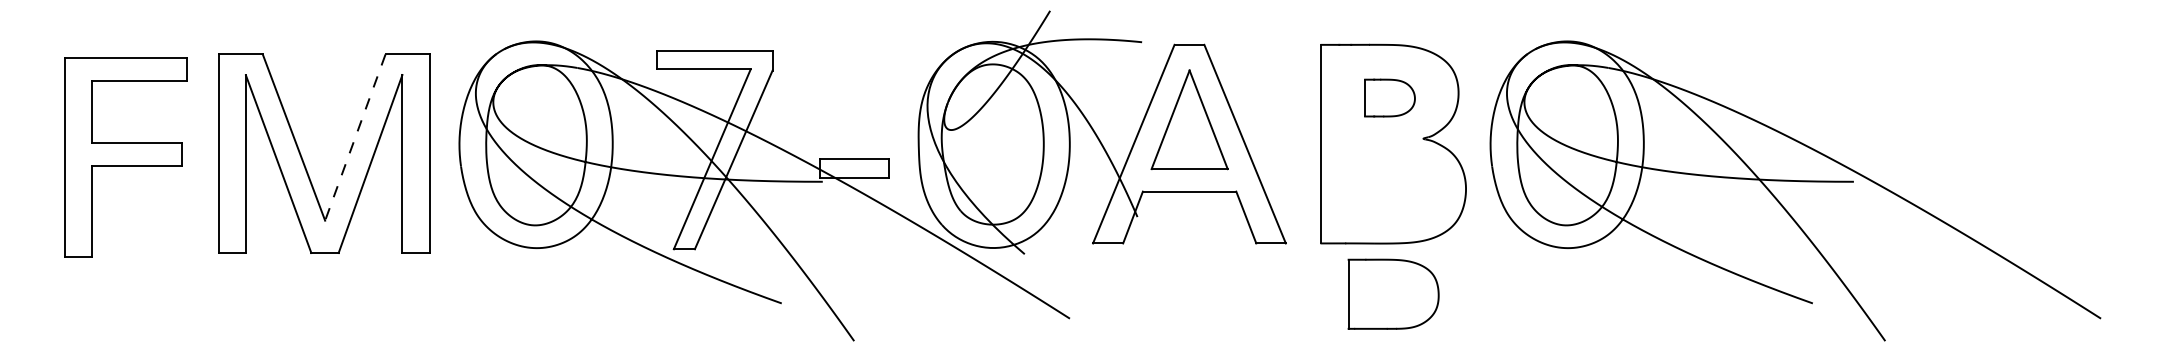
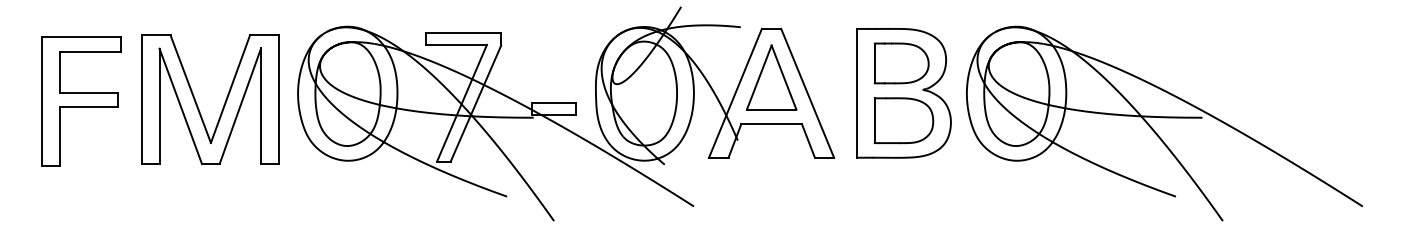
part: (1389, 98) -> (901, 63), size x1.67
line: (355, 138) -> (230, 89), dashed -> solid
part: (1392, 293) -> (903, 120), moved

